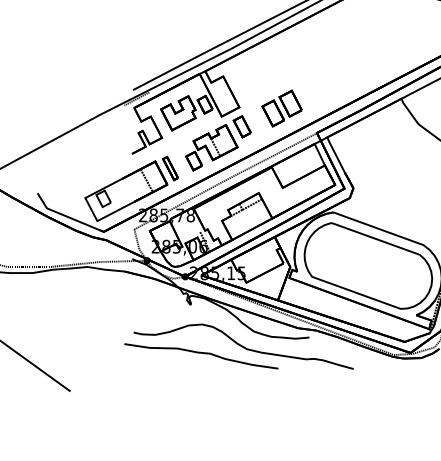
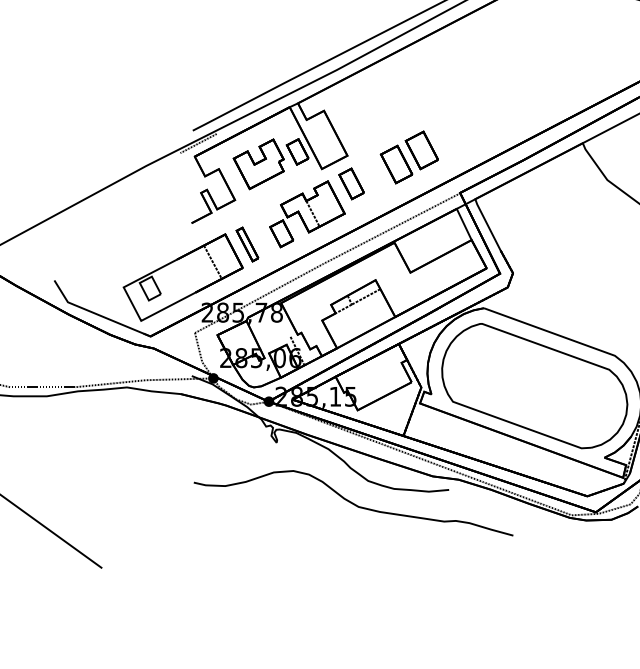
curve: (201, 353) -> (292, 513), removed

